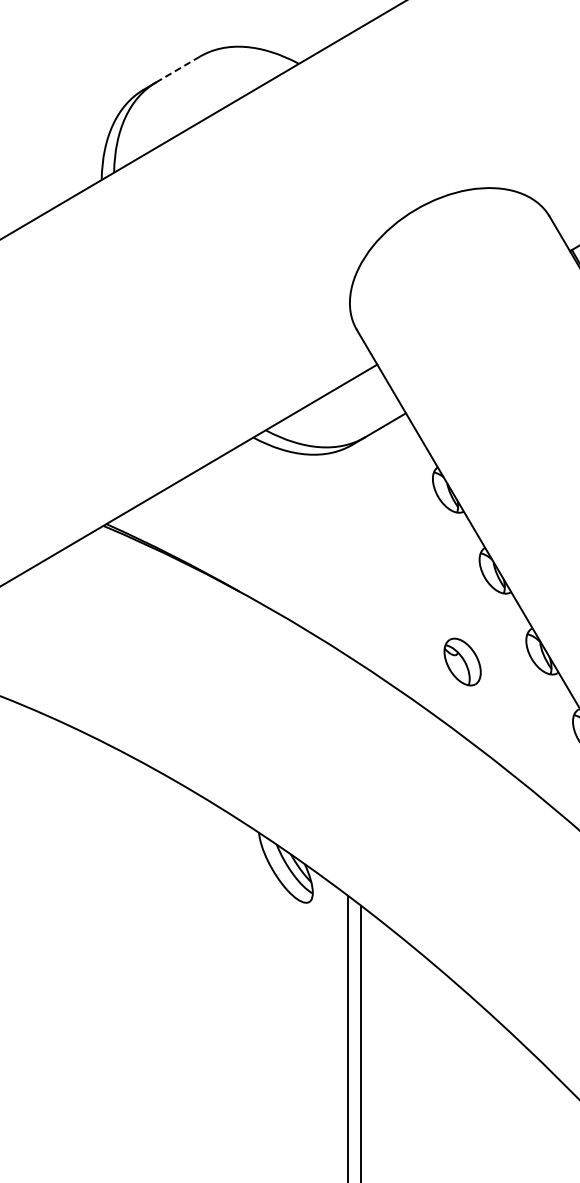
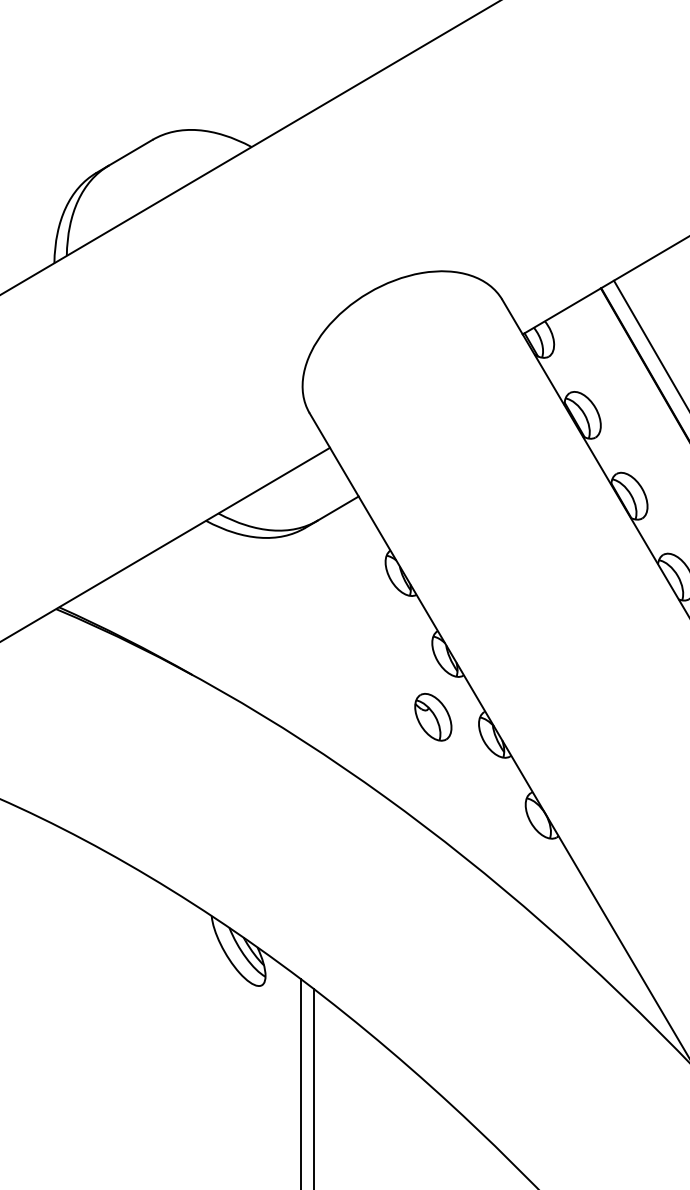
line: (177, 70) -> (130, 153), dashed -> solid
part: (462, 662) -> (433, 717), moved

